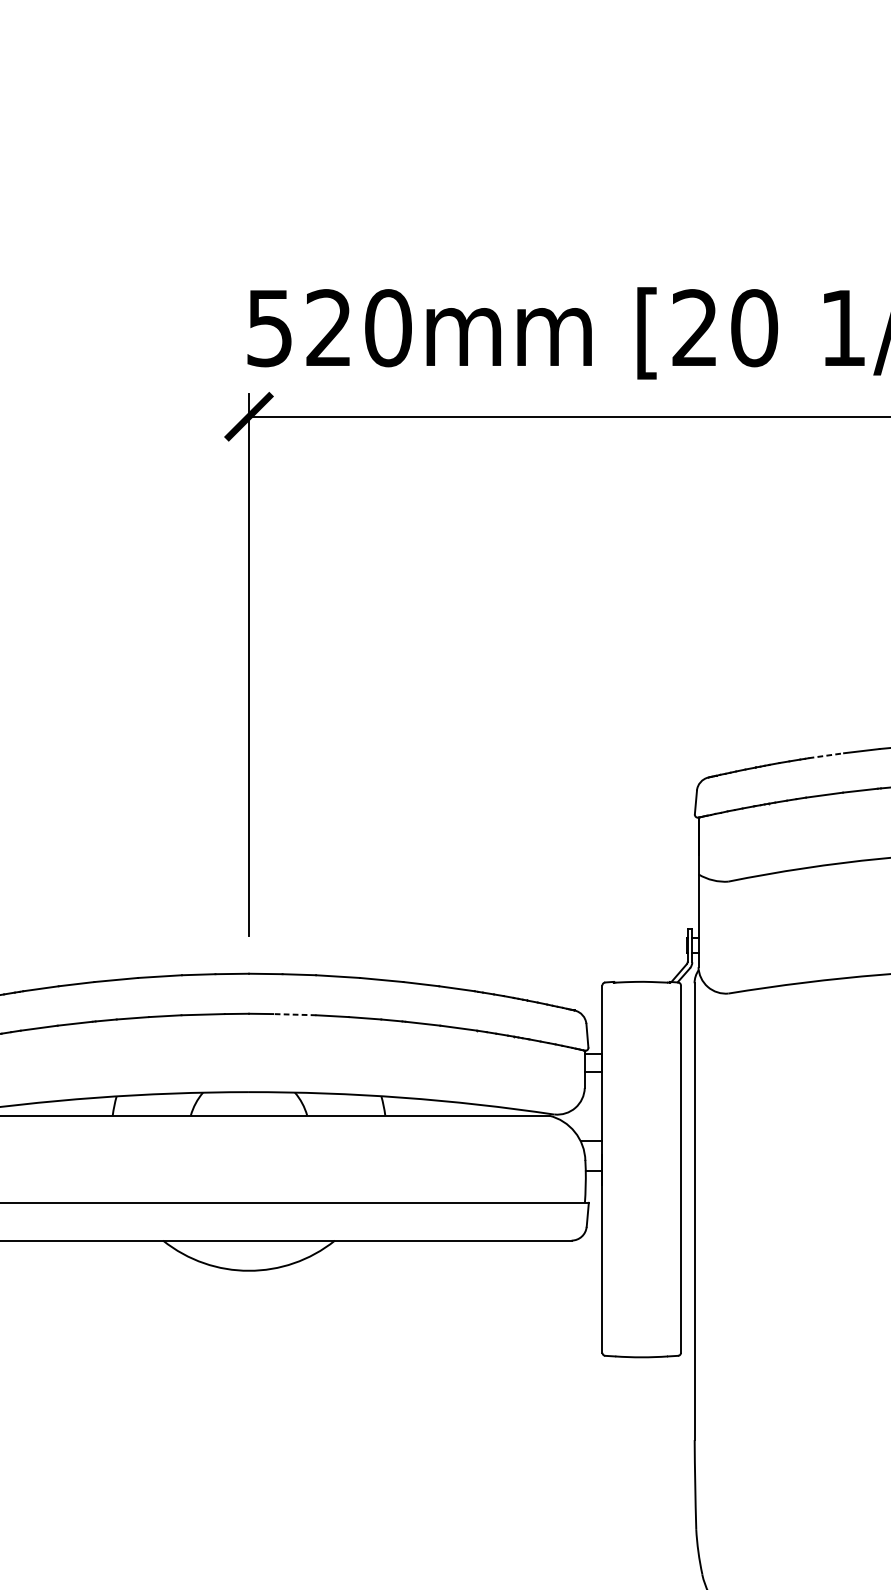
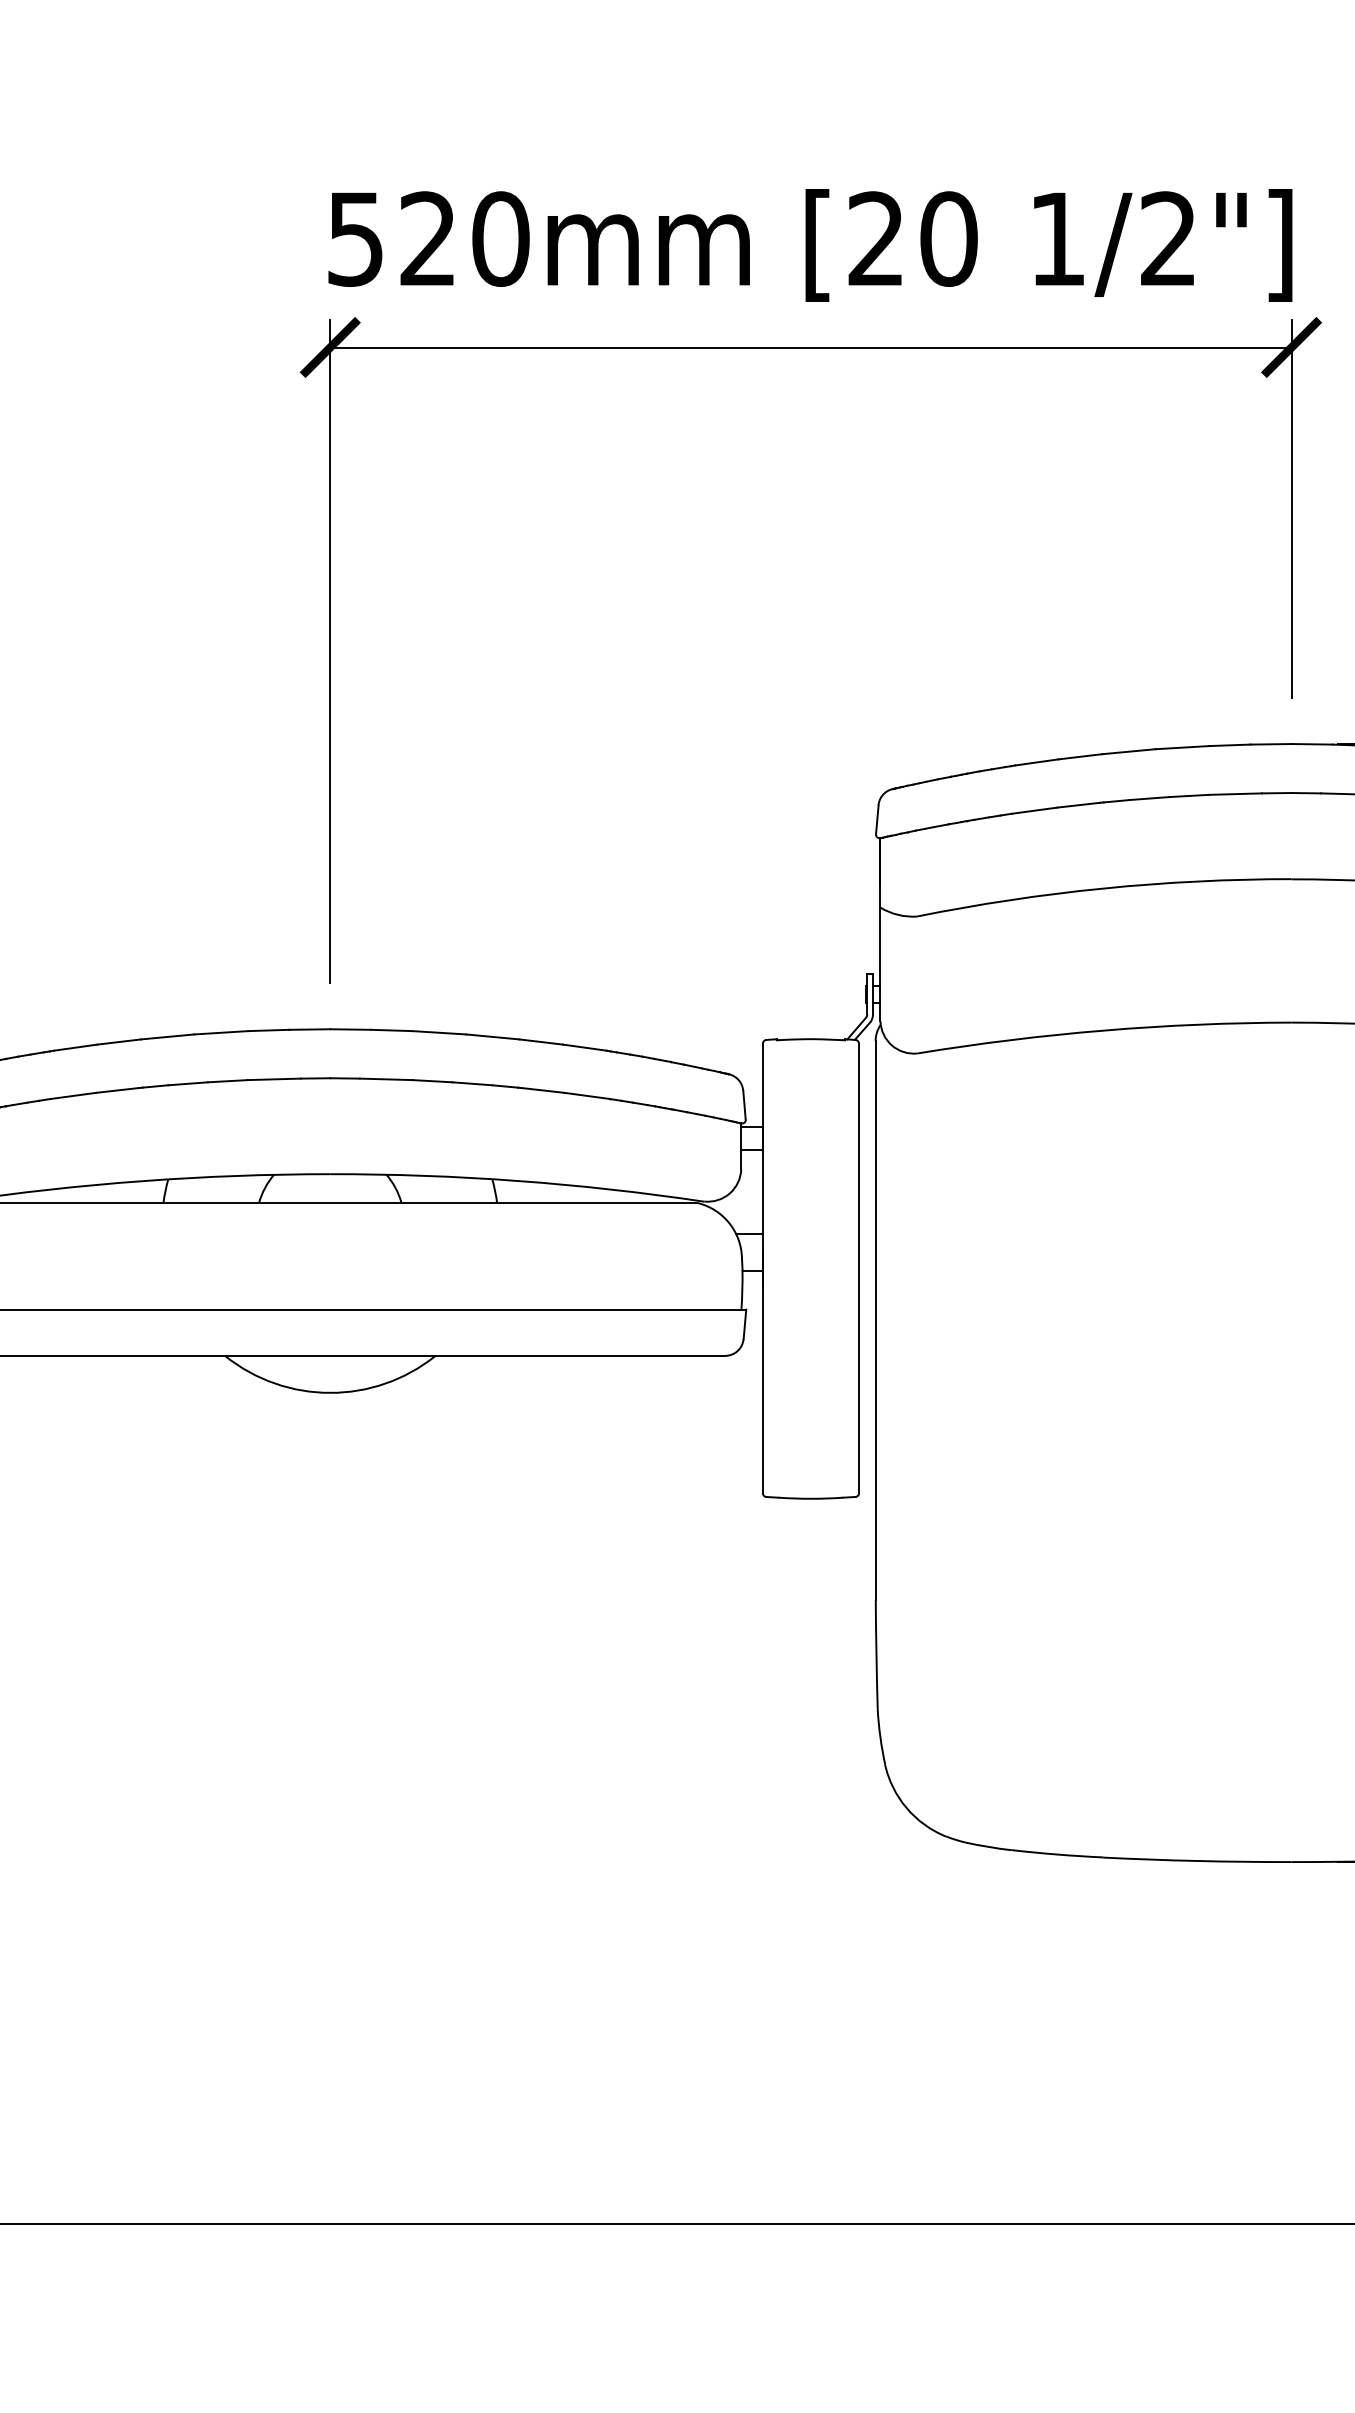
line: (825, 755) -> (1036, 762), dashed -> solid
line: (294, 1014) -> (386, 1079), dashed -> solid

